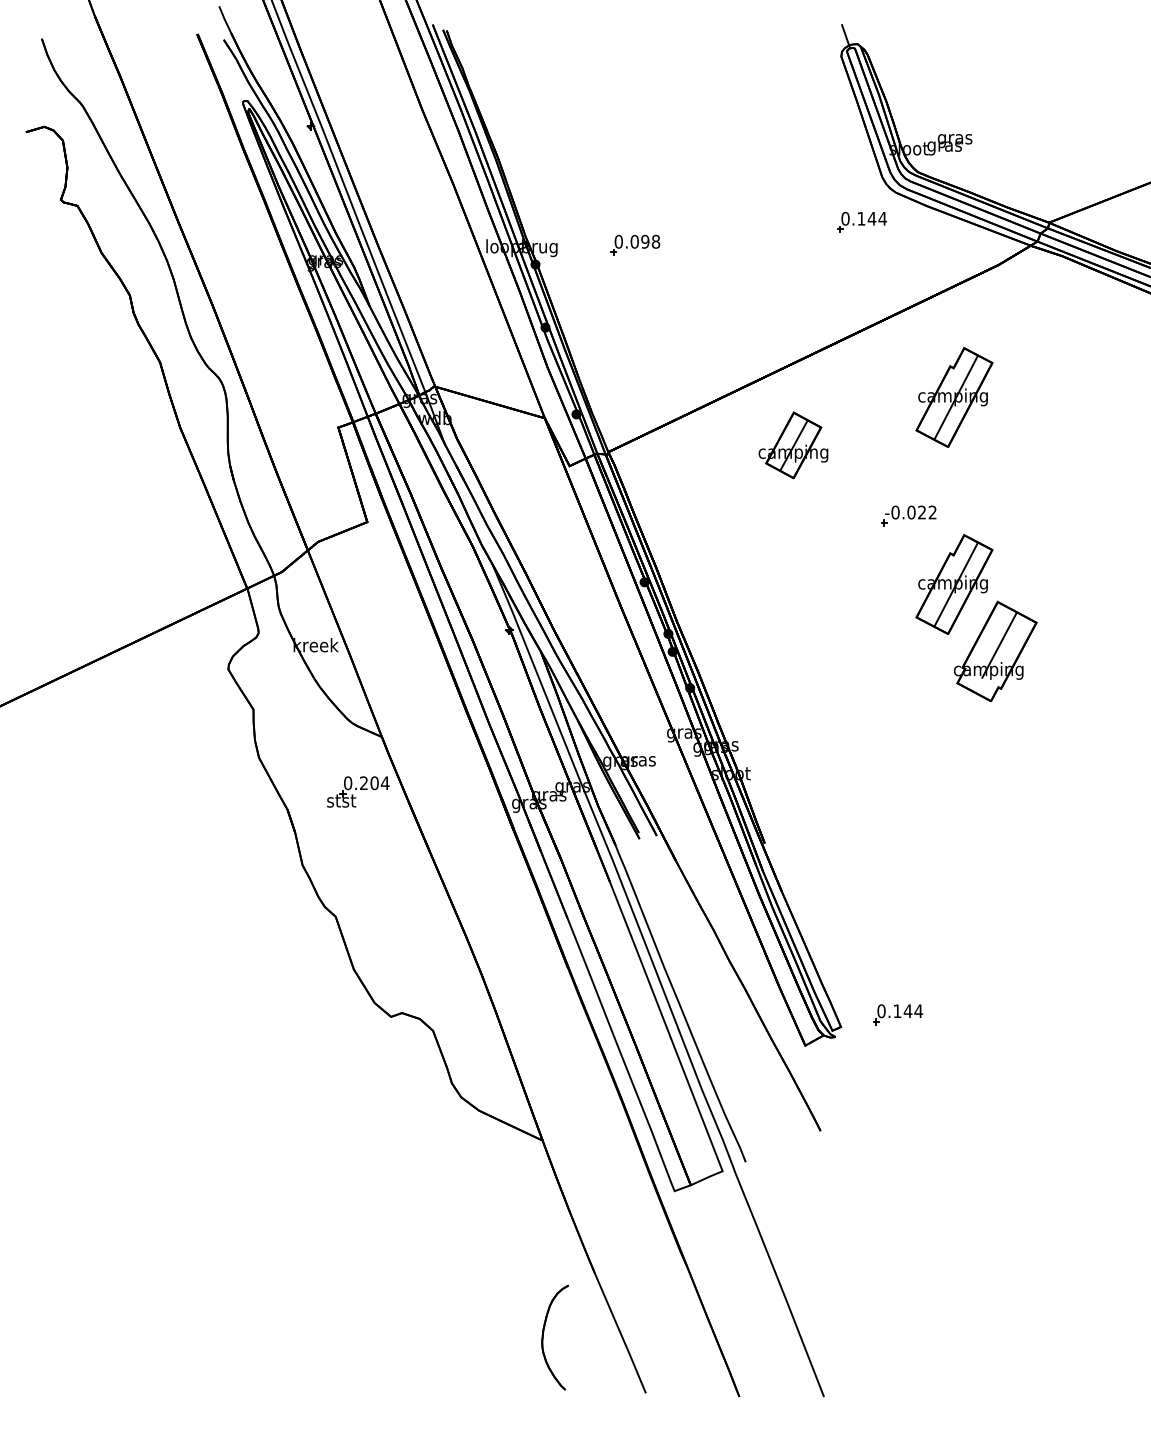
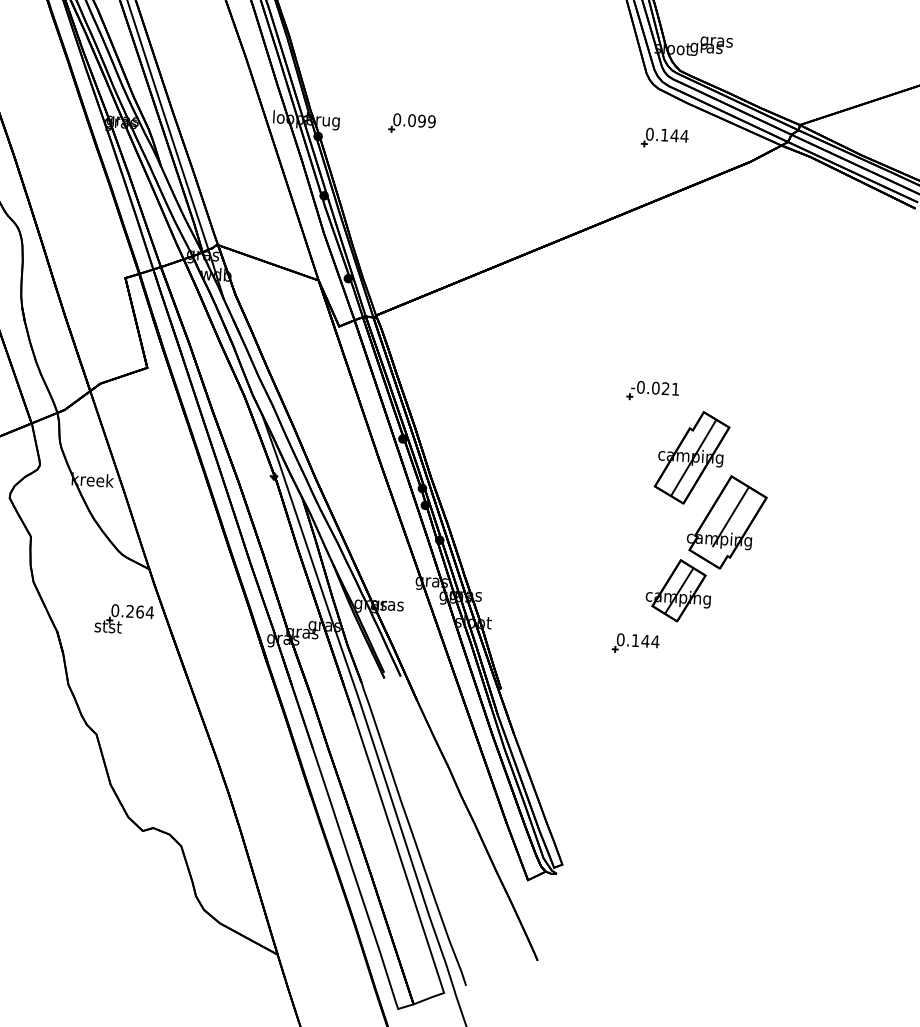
part: (862, 221) -> (665, 137), moved
text: (655, 241) -> (431, 121), 0.098 -> 0.099
part: (954, 397) -> (702, 283), removed
part: (793, 445) -> (678, 590), moved
text: (932, 512) -> (675, 389), -0.022 -> -0.021
text: (374, 782) -> (139, 611), 0.204 -> 0.264
part: (898, 1014) -> (636, 643), moved

